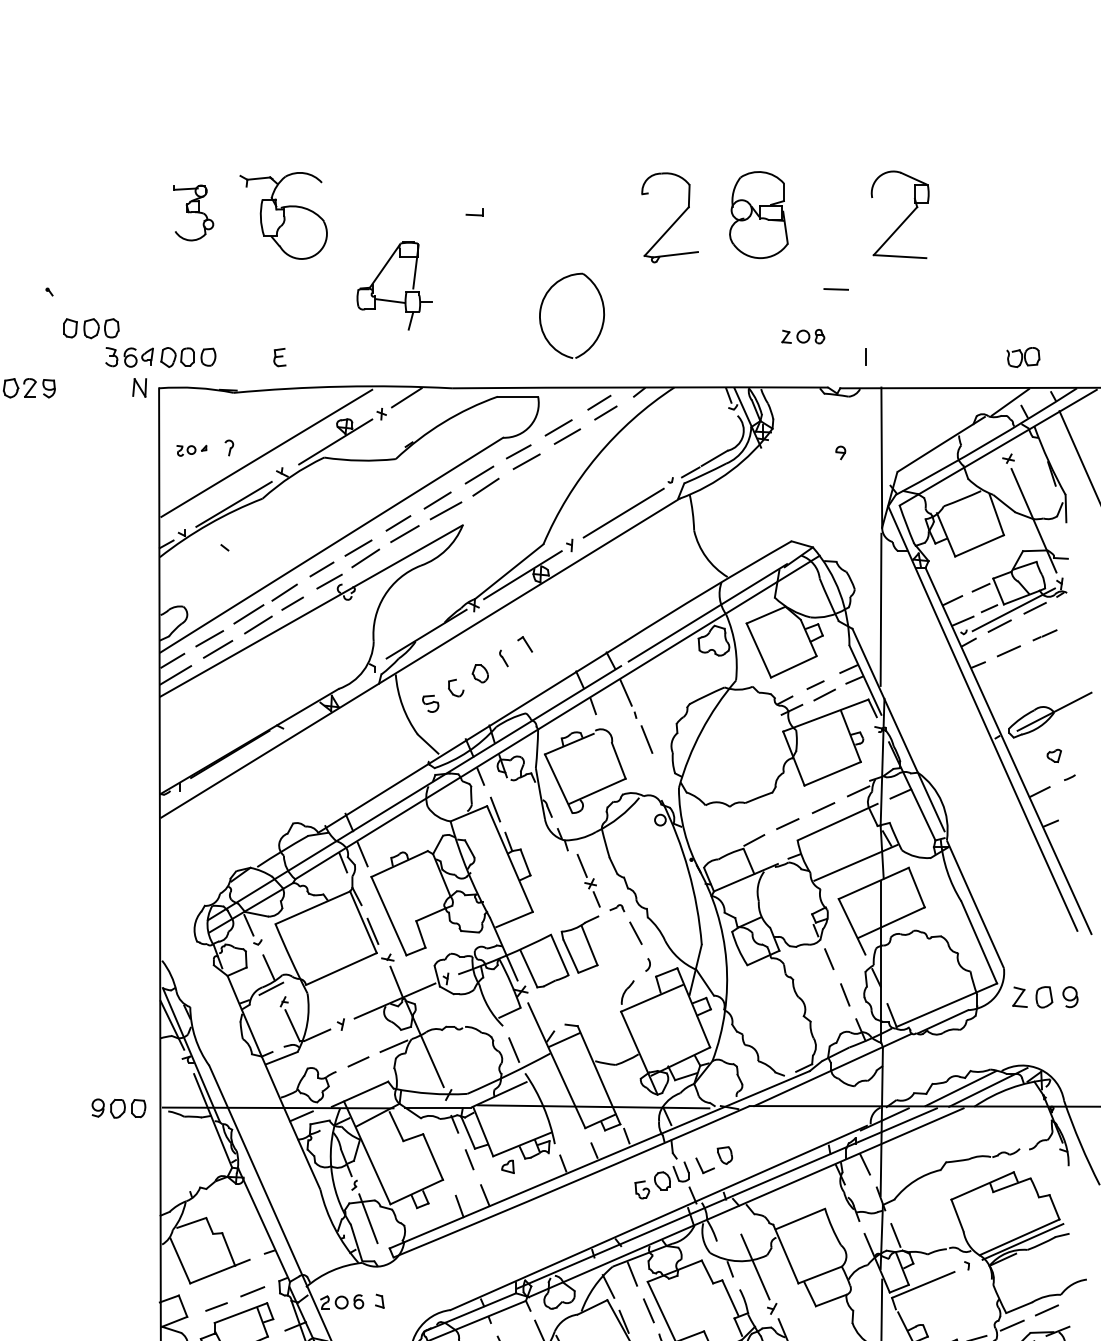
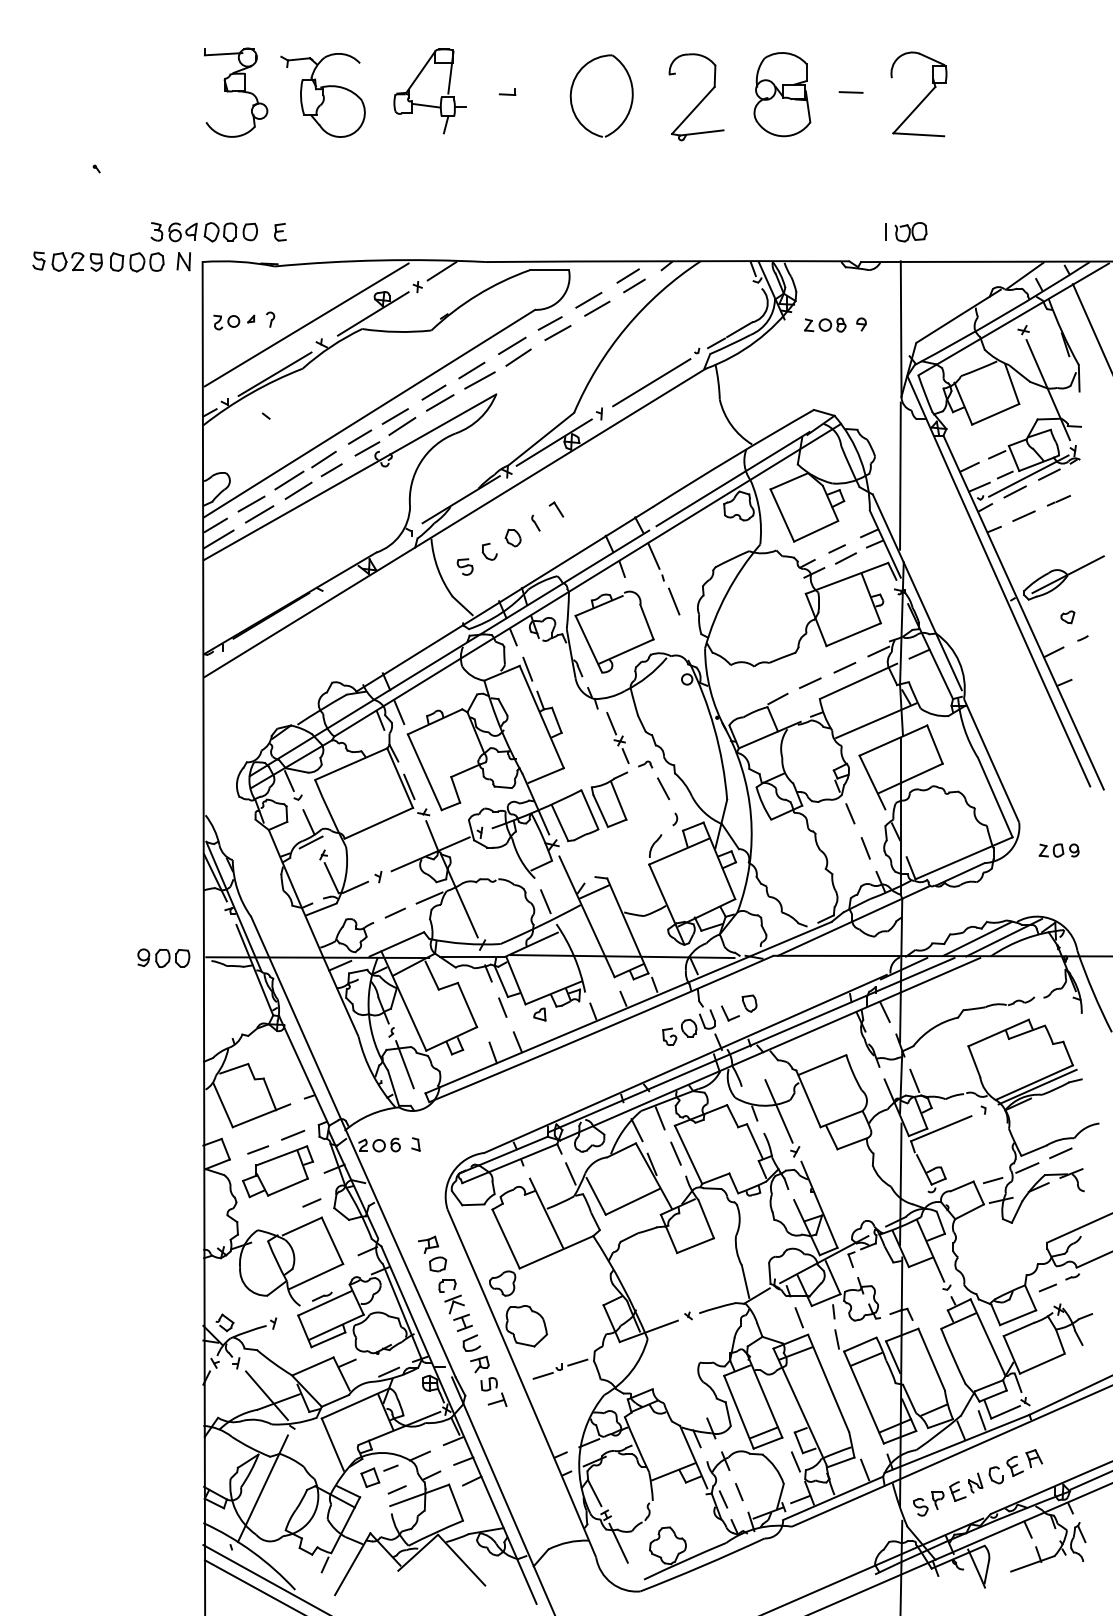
part: (194, 212) -> (236, 92), size x1.67
line: (835, 289) -> (850, 92), moved
part: (405, 292) -> (440, 97), moved
part: (541, 310) -> (572, 90), moved
part: (91, 328) -> (137, 262), moved
part: (803, 336) -> (825, 324), moved
part: (280, 357) -> (280, 232), moved
part: (1022, 357) -> (910, 232), moved
part: (192, 450) -> (234, 322), size x1.43
part: (1044, 997) -> (1058, 850), size x0.62

